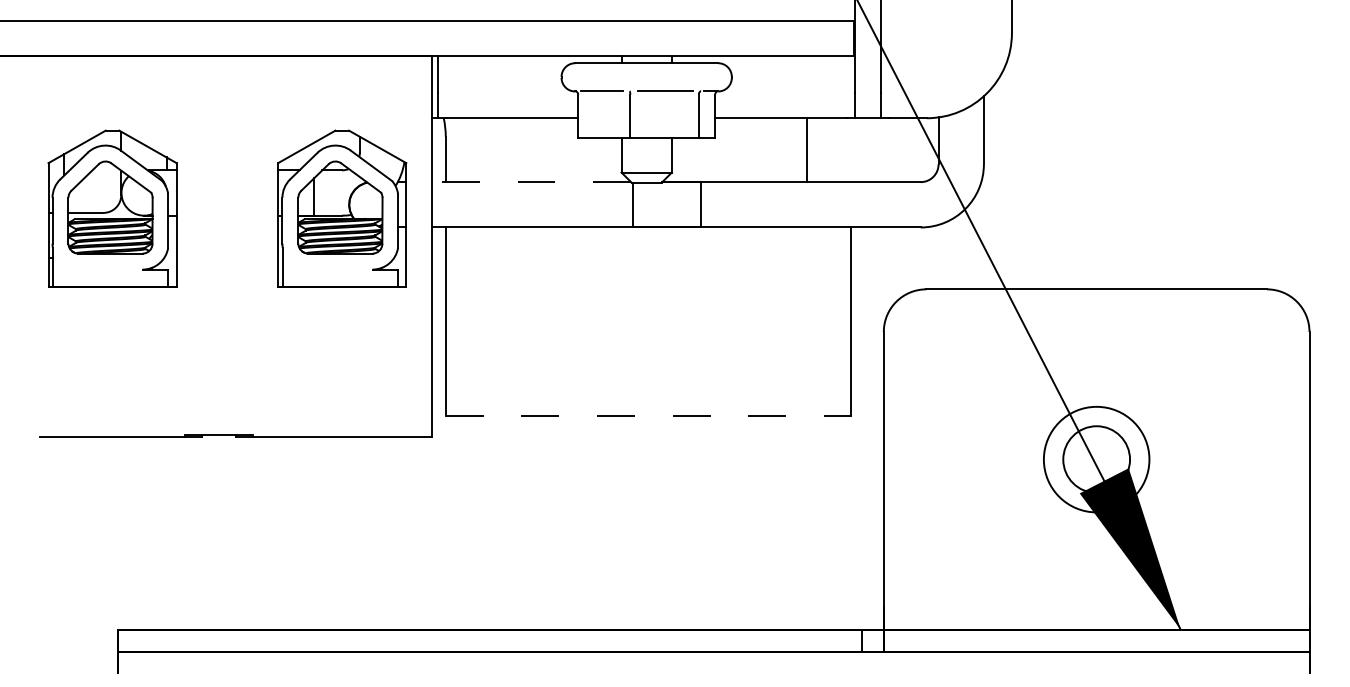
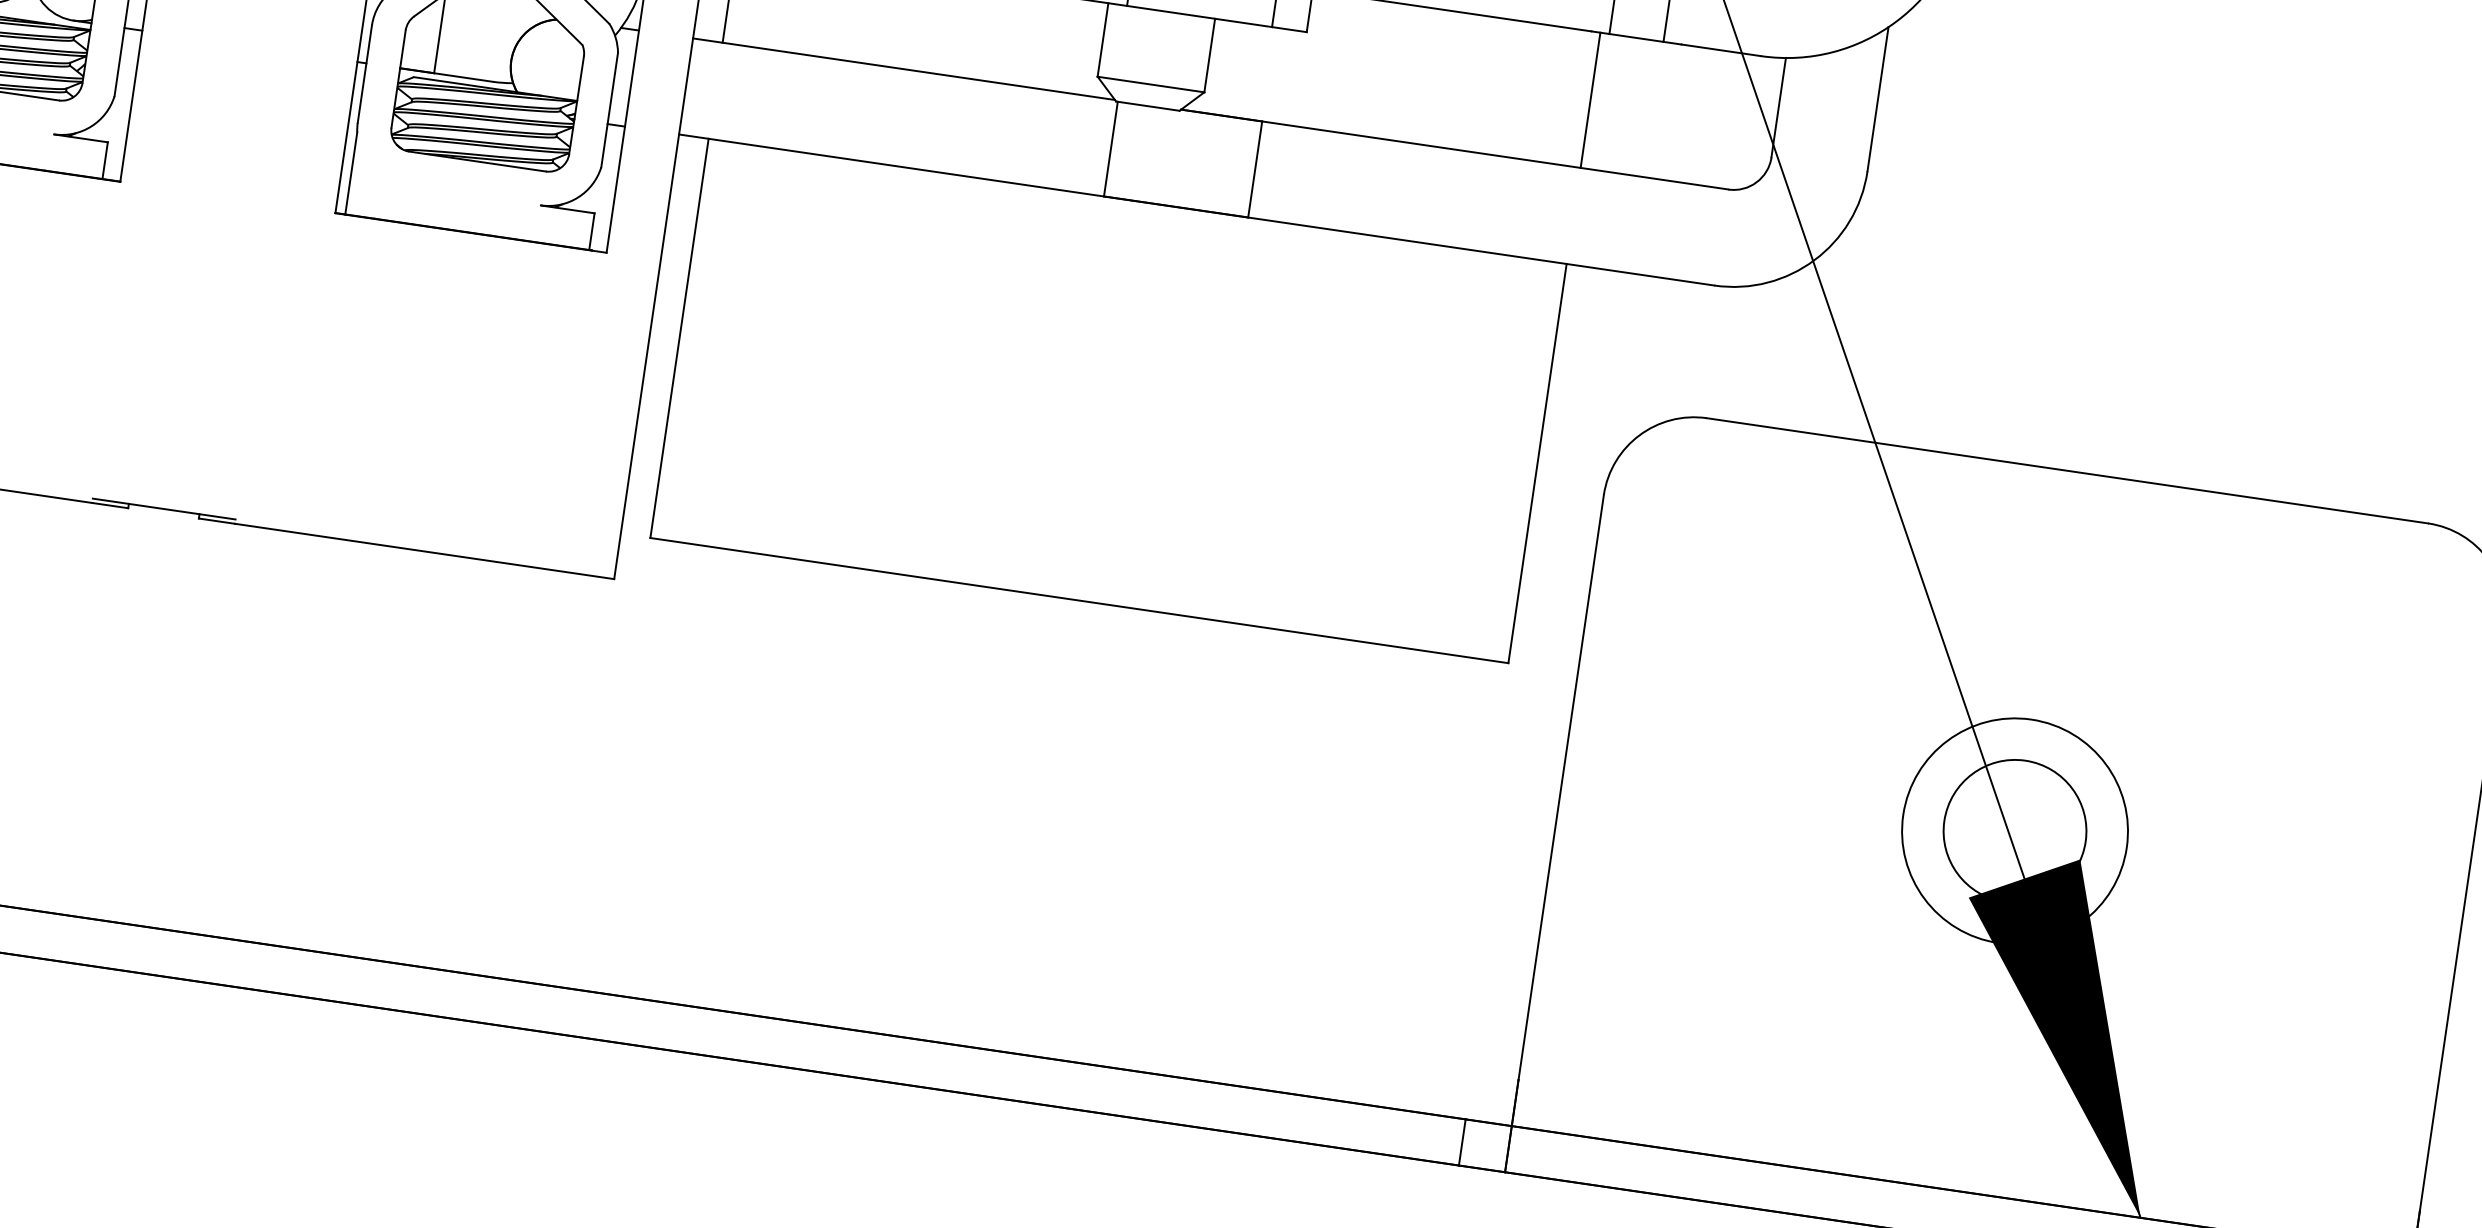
line: (807, 150) -> (1591, 101), moved
line: (531, 182) -> (904, 70), dashed -> solid
line: (648, 416) -> (1079, 601), dashed -> solid

